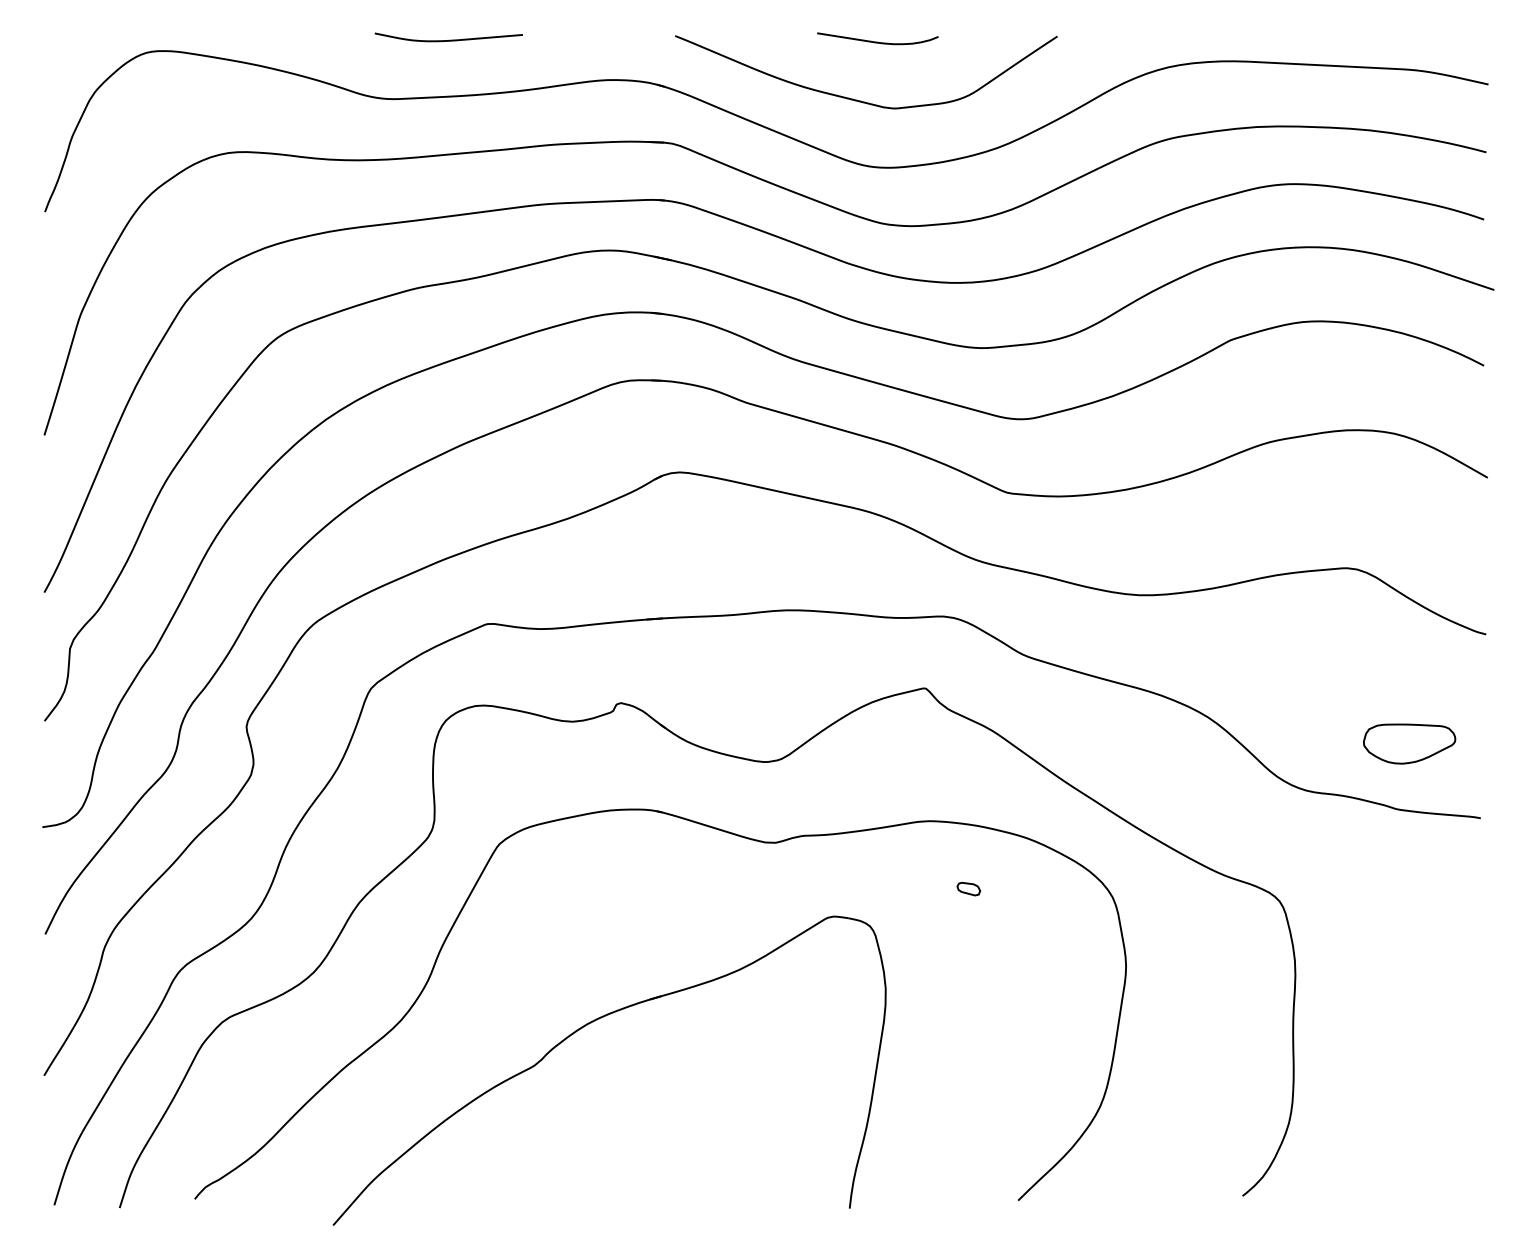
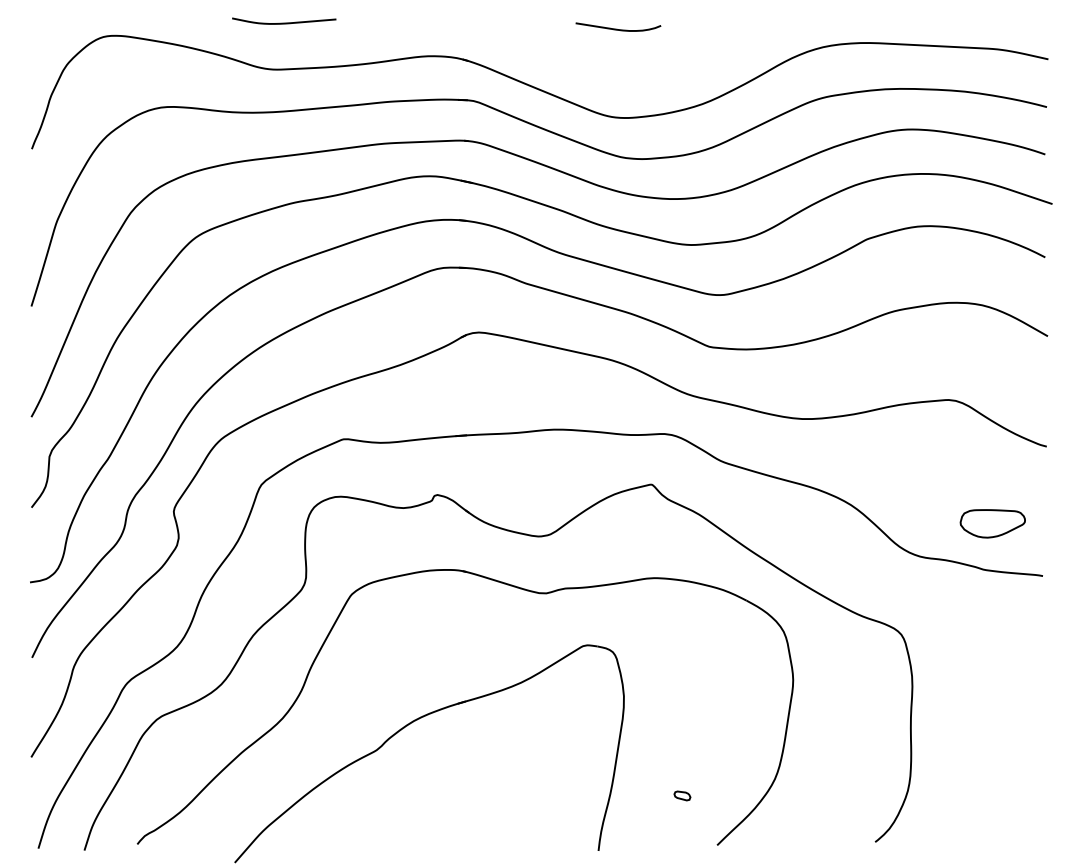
curve: (449, 39) -> (284, 22), moved
curve: (862, 100) -> (607, 70), removed
part: (968, 888) -> (682, 795), moved

